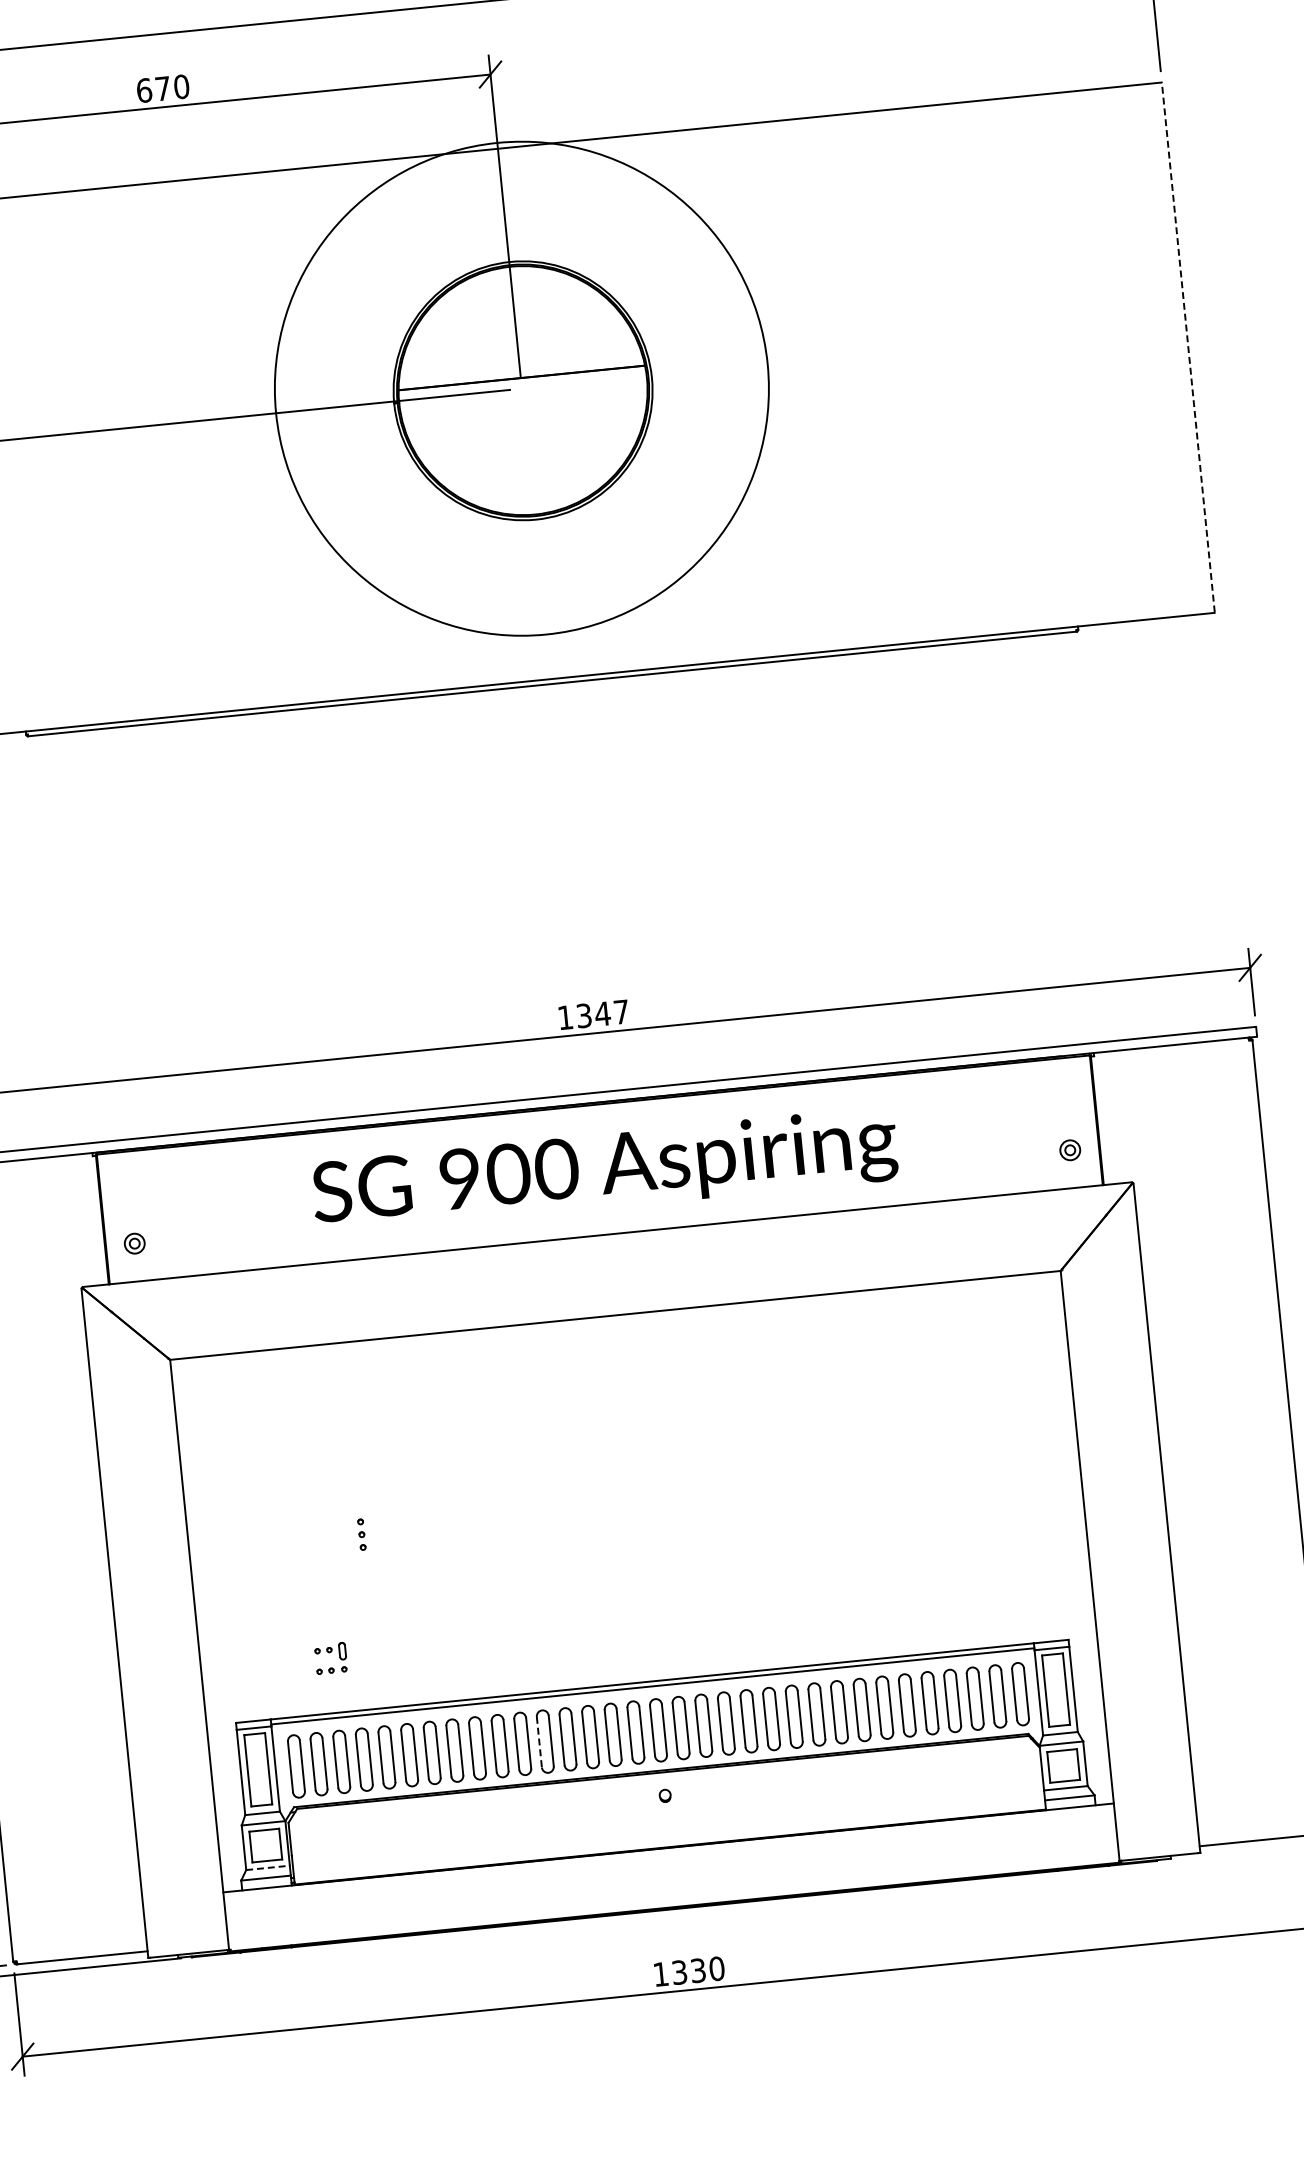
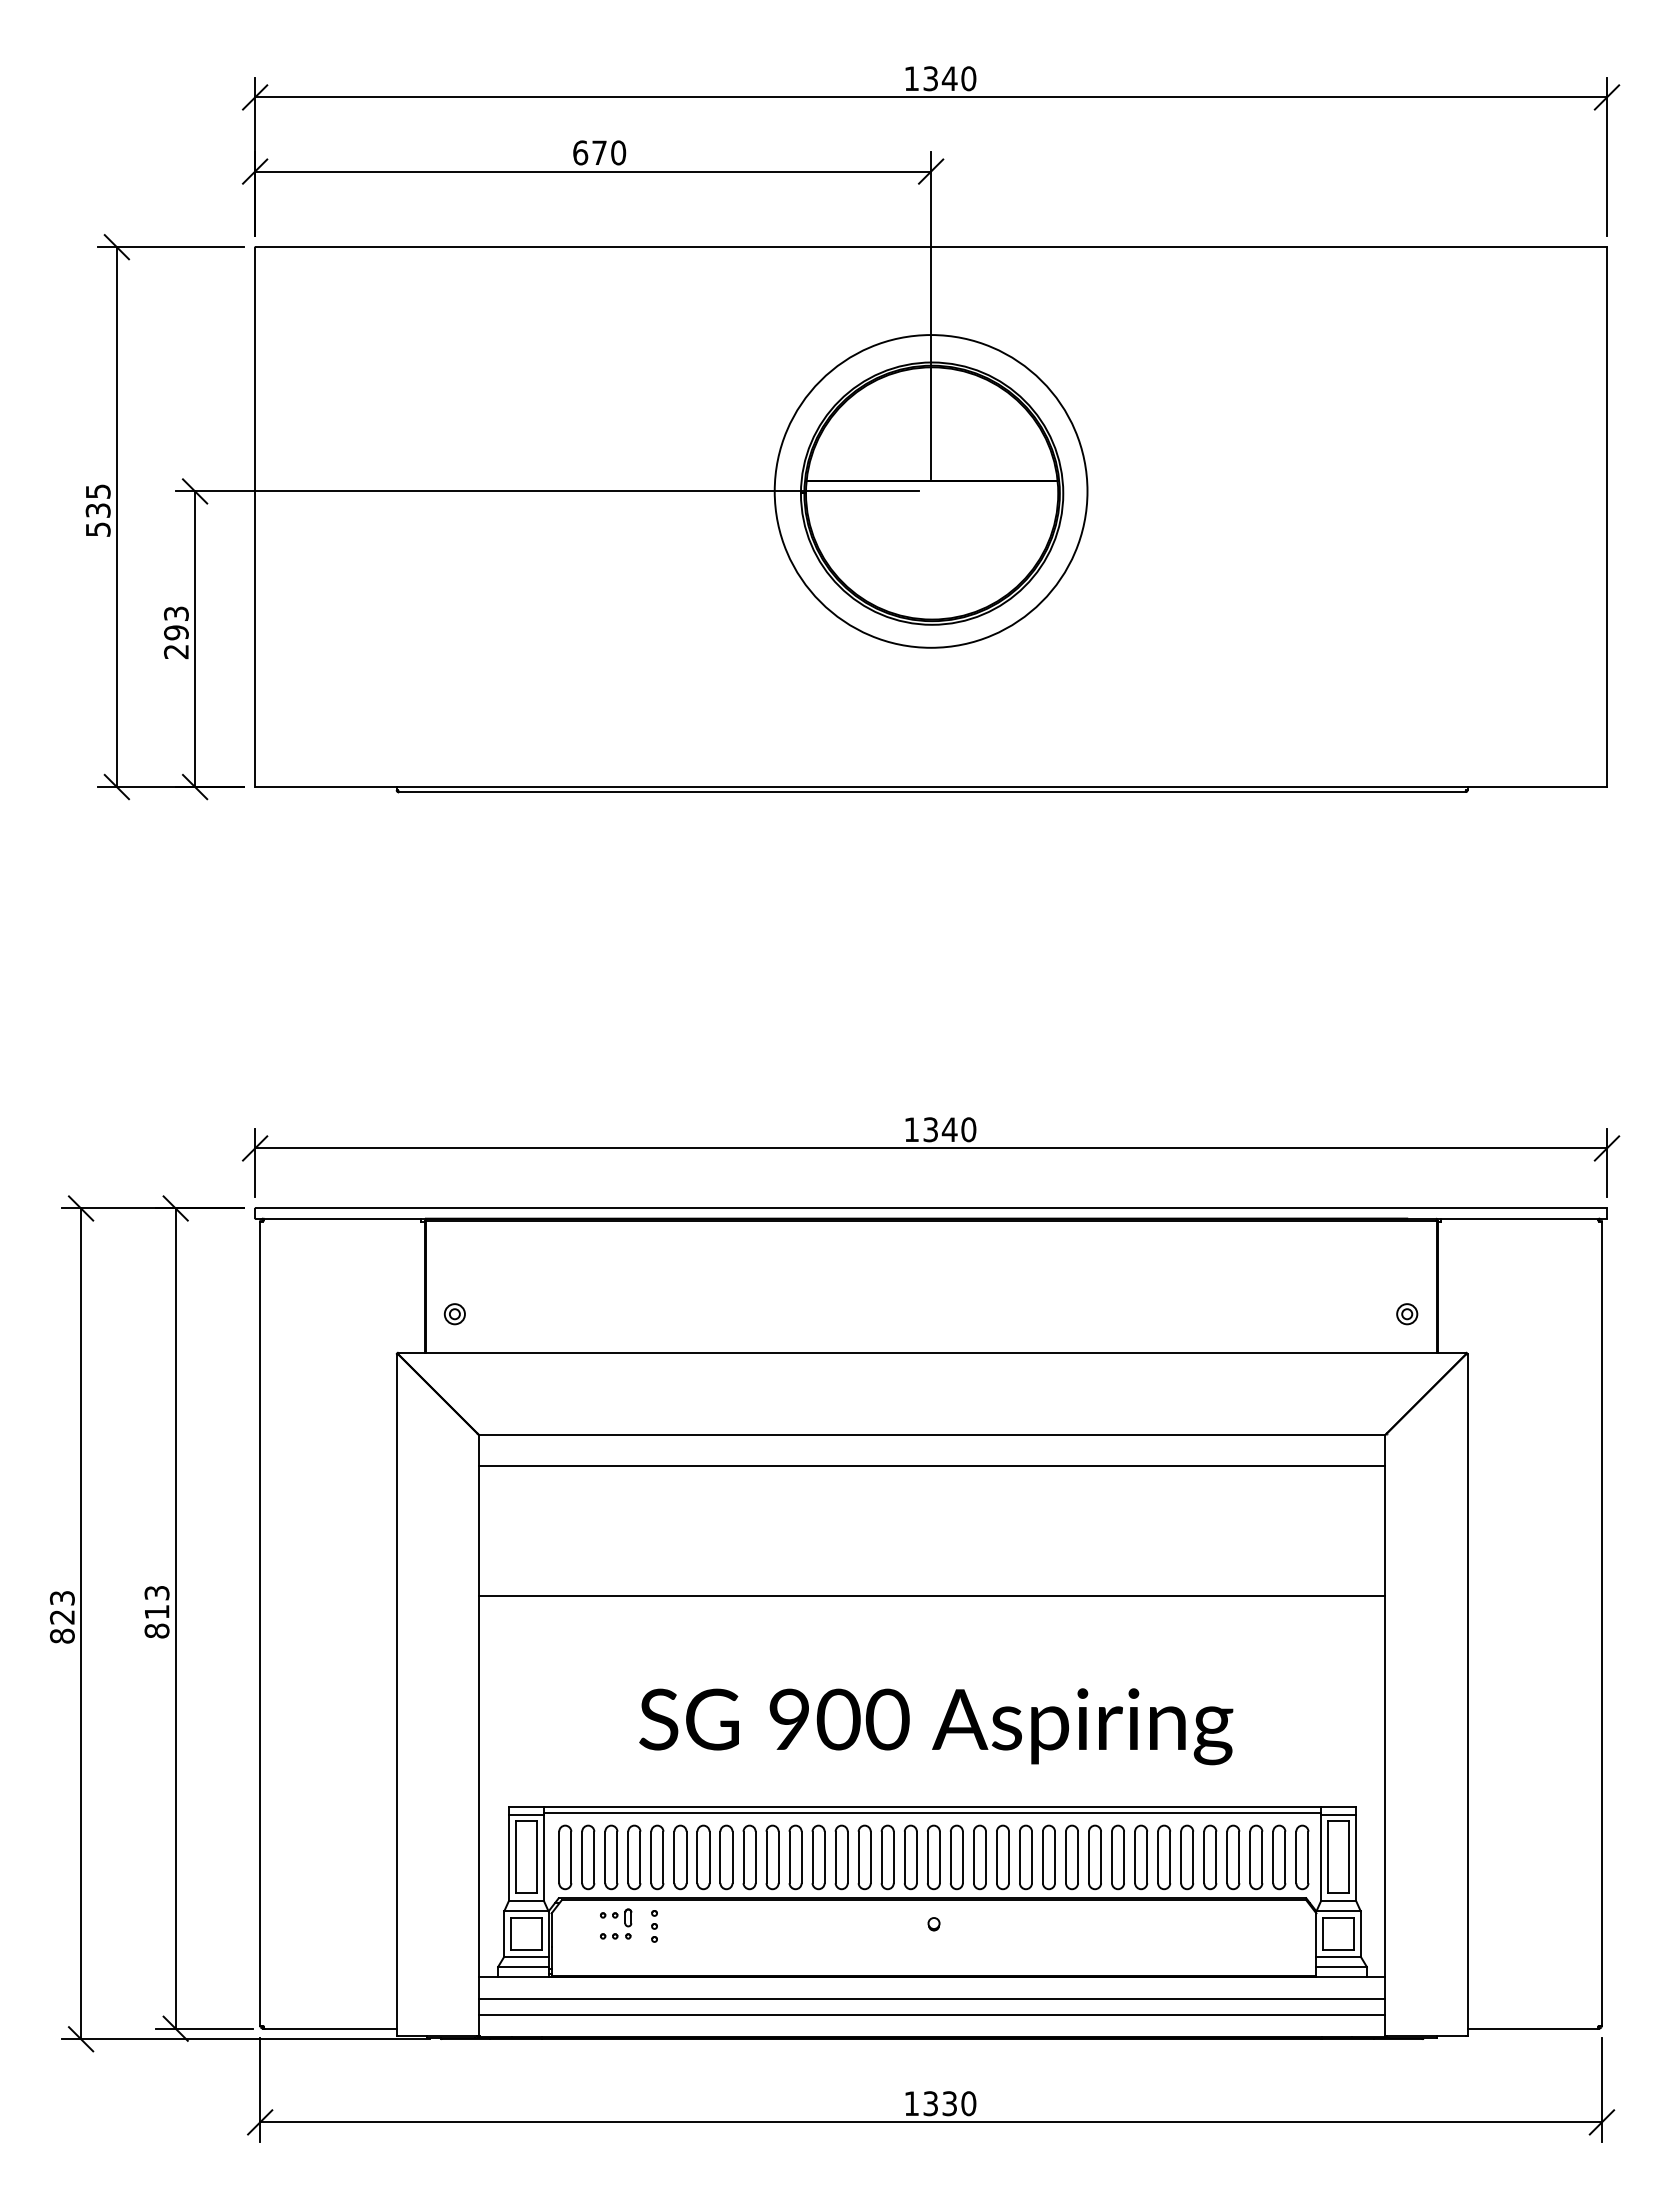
line: (1188, 347) -> (1607, 516), dashed -> solid
circle: (521, 388) -> (930, 491), size x0.62
text: (621, 1011) -> (968, 1129), 1347 -> 1340
text: (605, 1171) -> (936, 1726), moved
line: (617, 1345) -> (931, 1465), added
line: (630, 1474) -> (931, 1596), added
part: (361, 1534) -> (654, 1926), moved
part: (331, 1657) -> (616, 1923), moved
line: (539, 1742) -> (812, 1857), dashed -> solid
line: (268, 1867) -> (526, 1956), dashed -> solid
line: (670, 1870) -> (931, 1999), added
line: (671, 1884) -> (931, 2014), added

